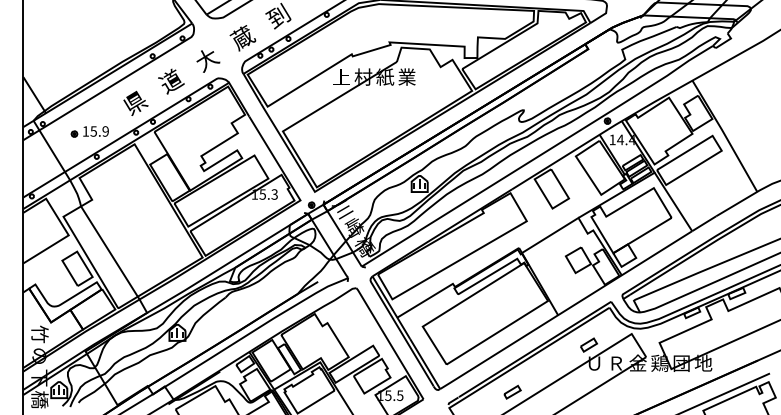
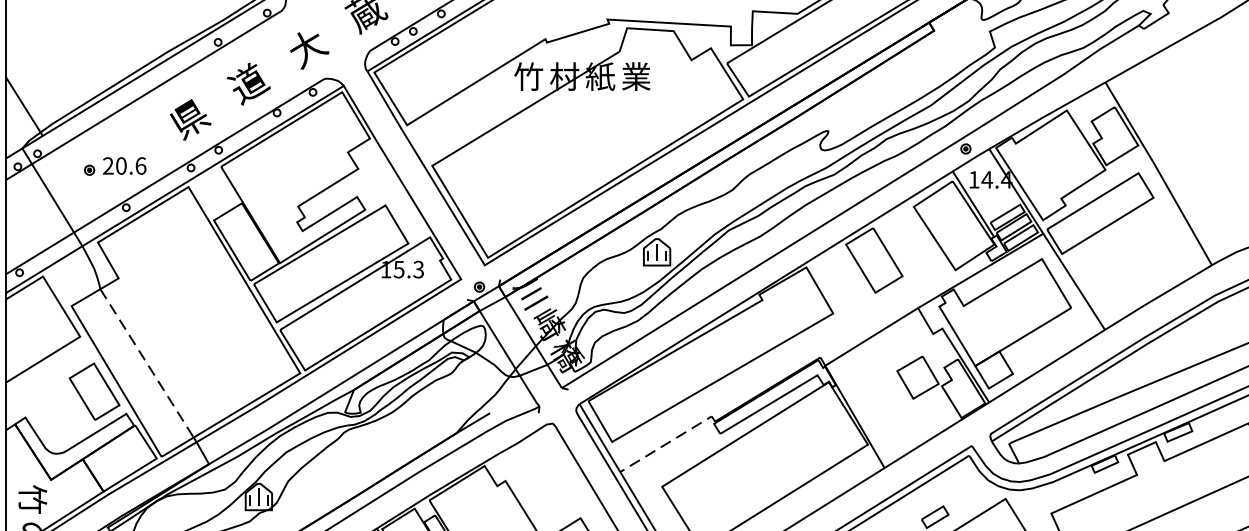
text: (341, 76) -> (528, 75), 上 -> 竹
text: (95, 131) -> (124, 166), 15.9 -> 20.6
line: (109, 251) -> (147, 363), solid -> dashed
line: (426, 299) -> (668, 442), solid -> dashed

